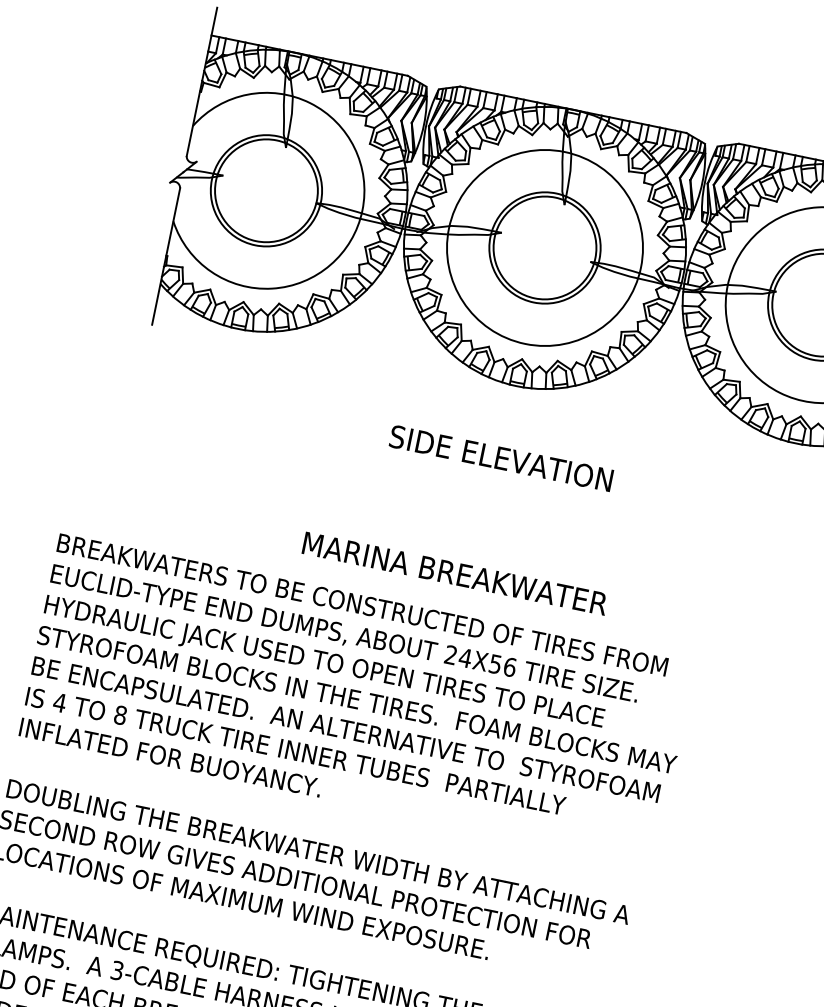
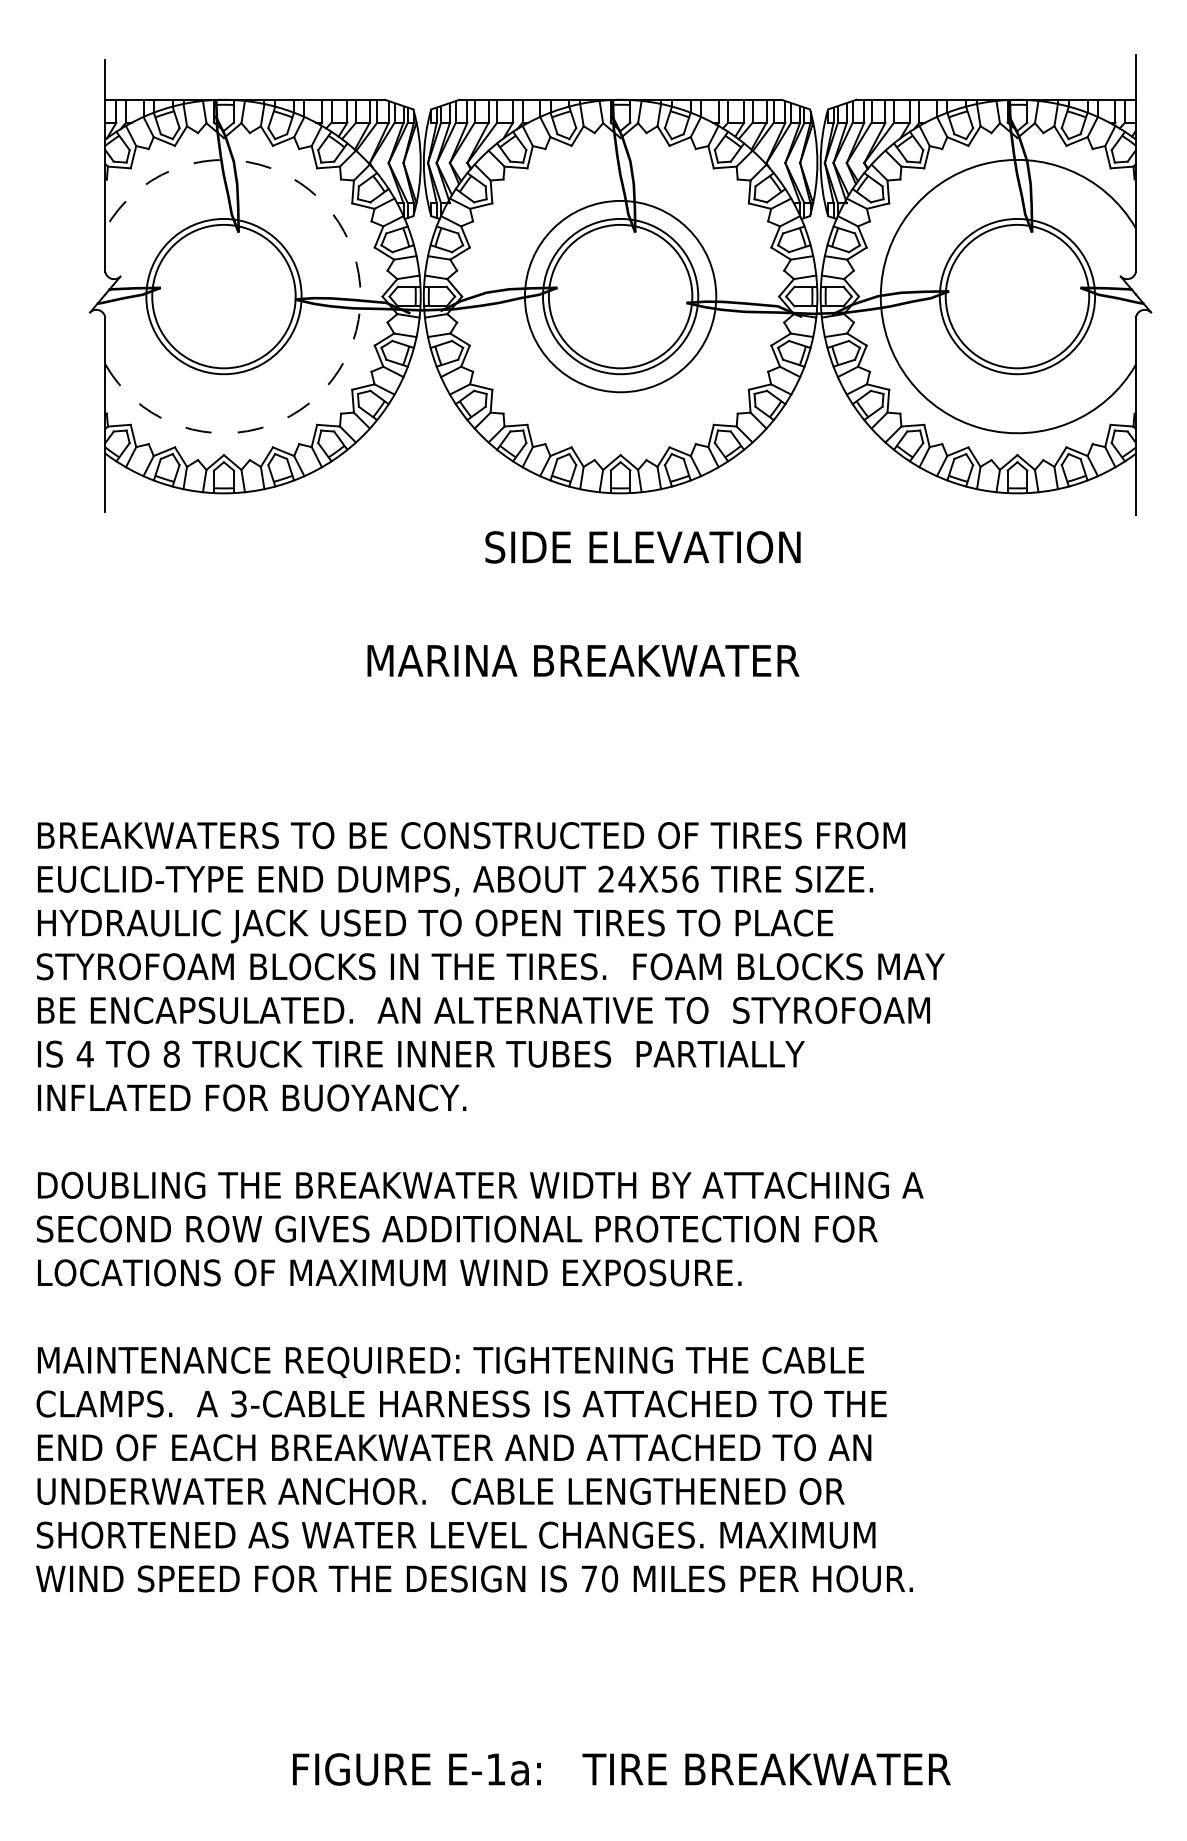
arc: (362, 210) -> (360, 296), solid -> dashed
circle: (544, 247) -> (620, 296), size x0.7
text: (500, 458) -> (642, 547), moved
text: (455, 573) -> (583, 660), moved

